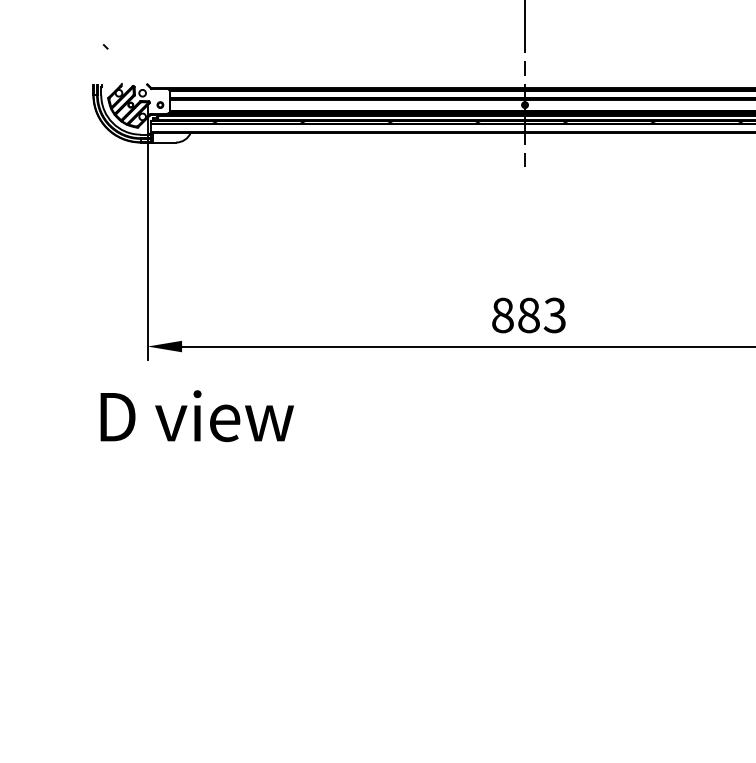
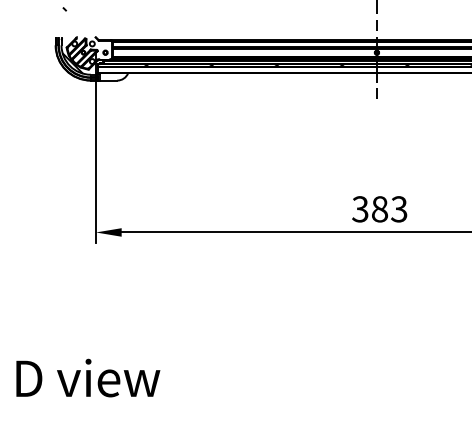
hatch: (116, 119) -> (72, 63), added
text: (502, 315) -> (360, 209), 883 -> 383
text: (196, 416) -> (87, 378), moved

